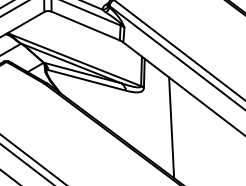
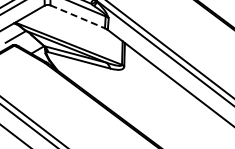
line: (85, 25) -> (77, 16), solid -> dashed
line: (171, 126) -> (146, 97), removed

